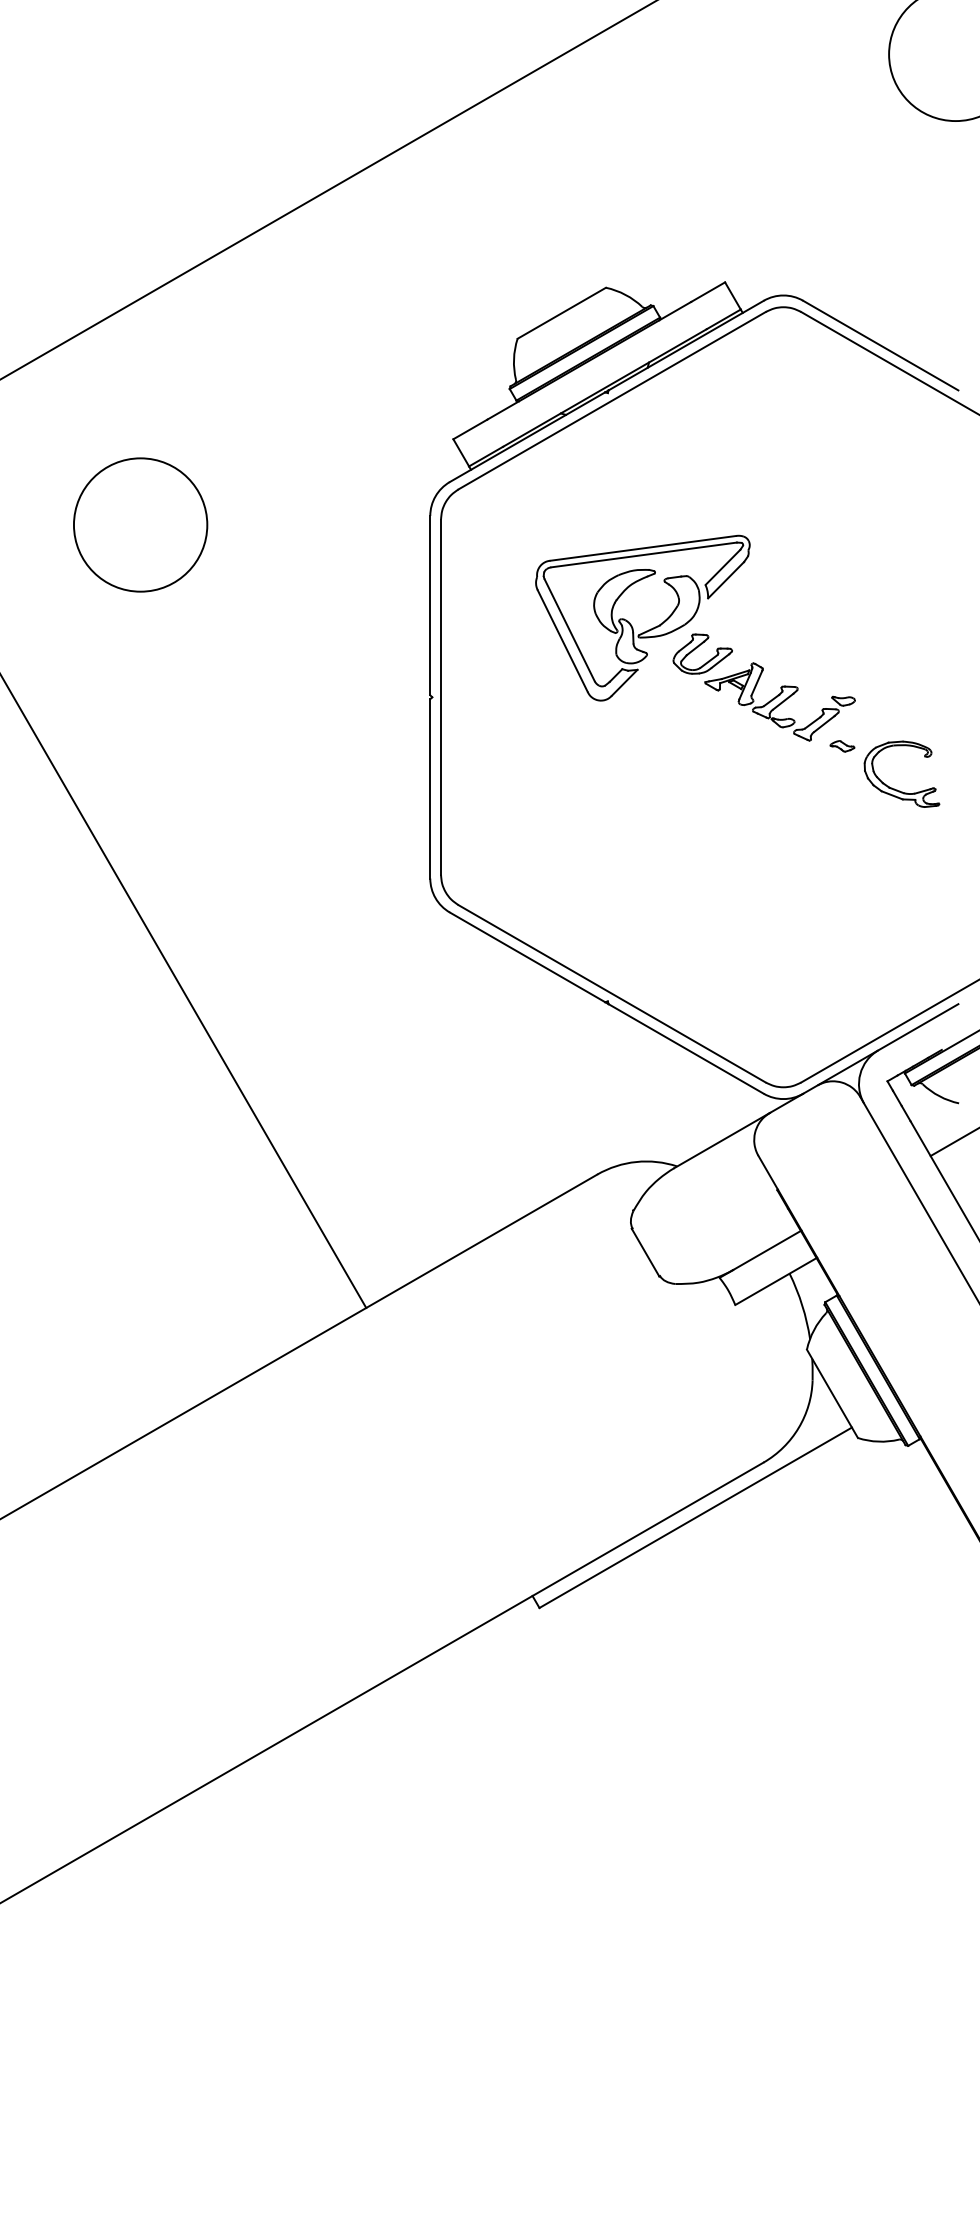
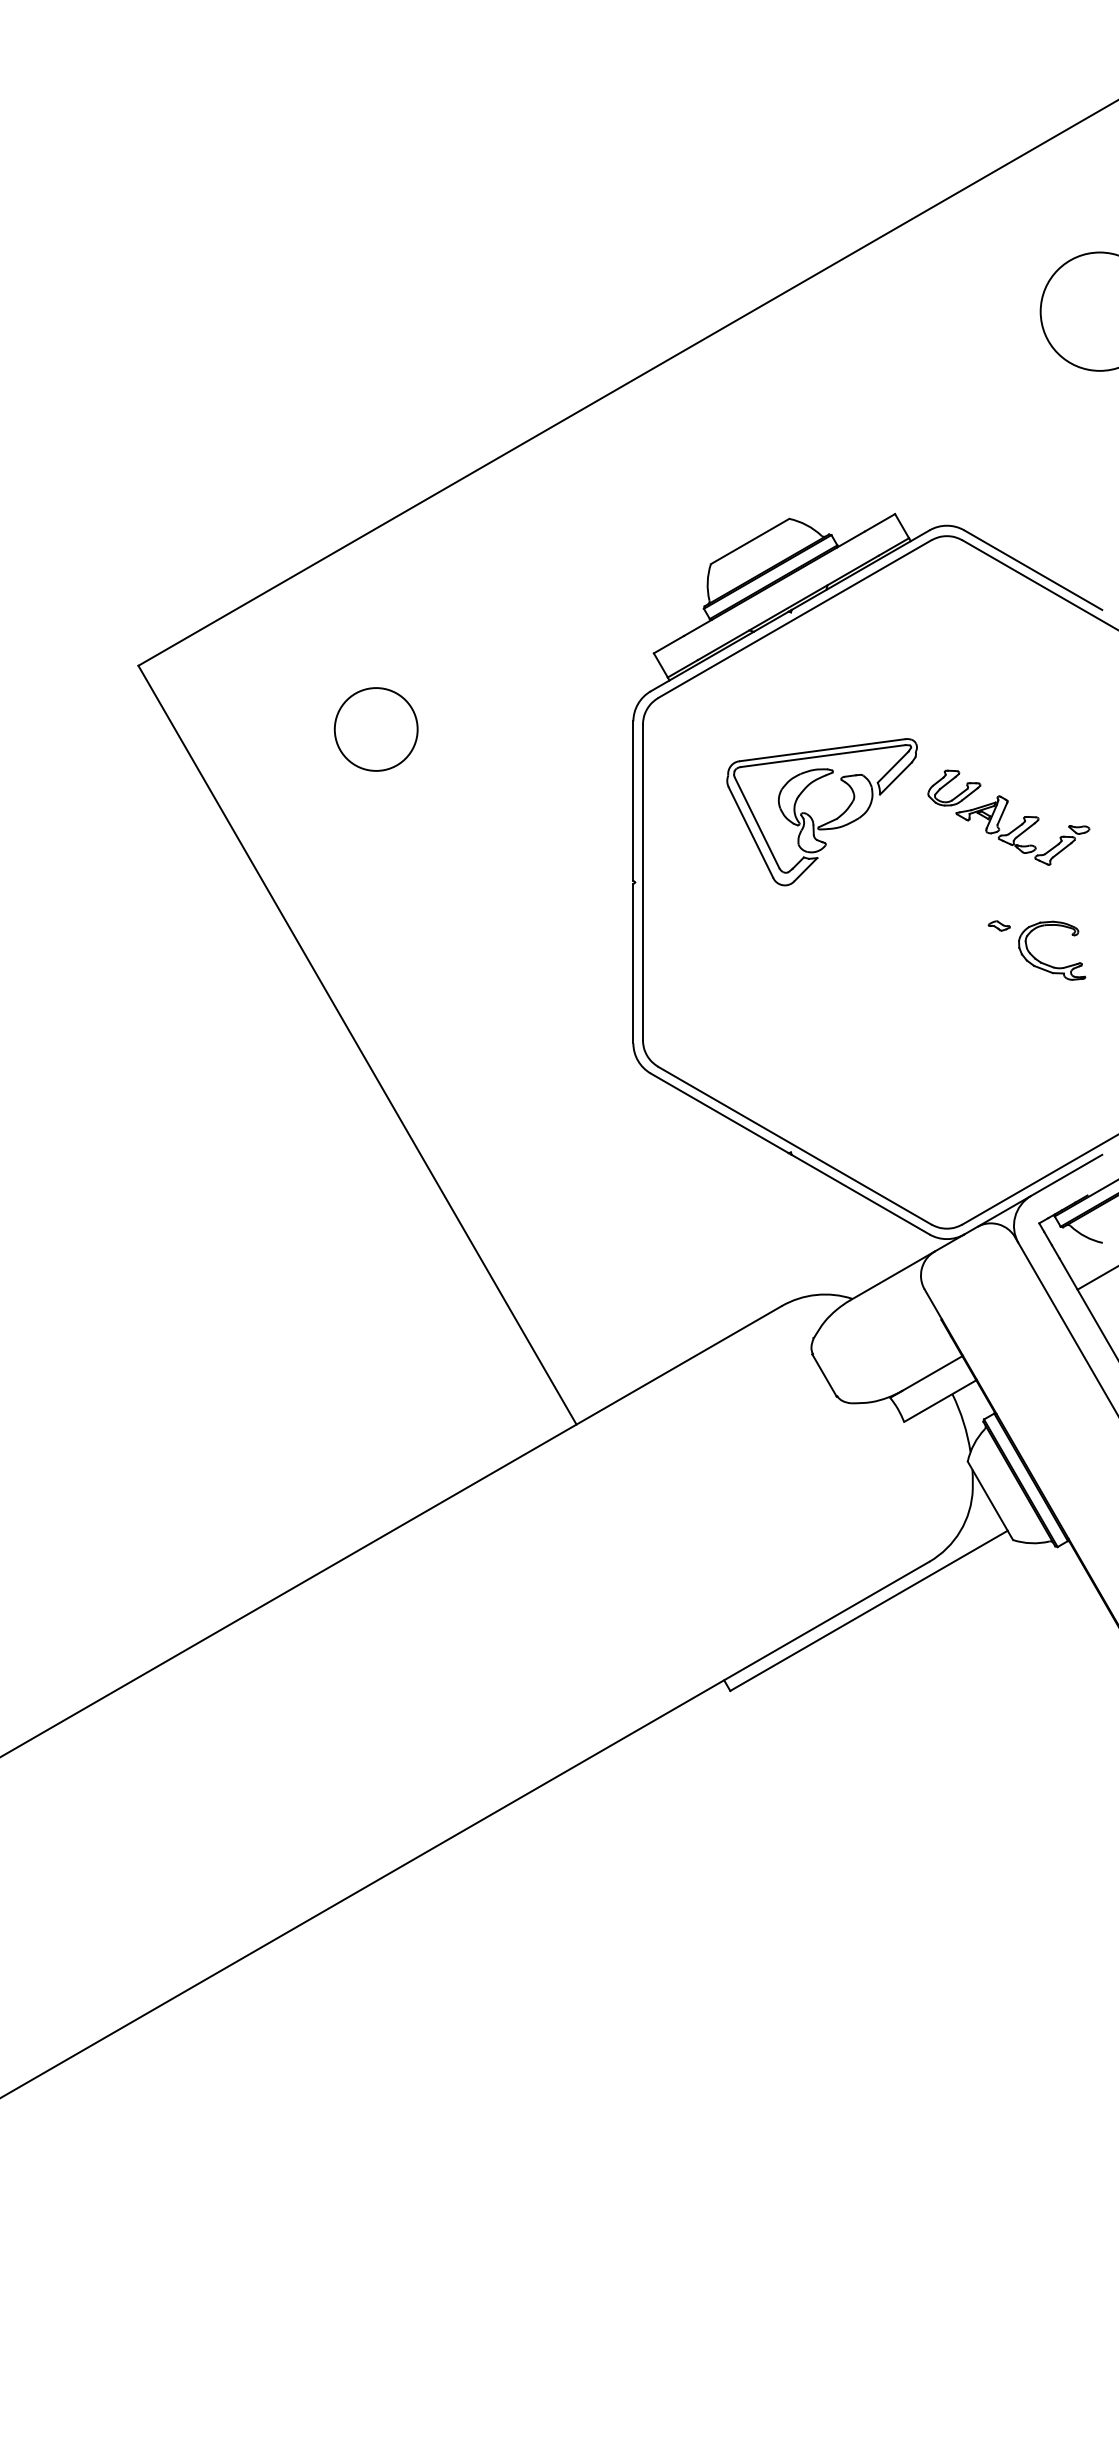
circle: (140, 525) -> (376, 729), size x0.7
part: (763, 687) -> (1008, 817), moved

